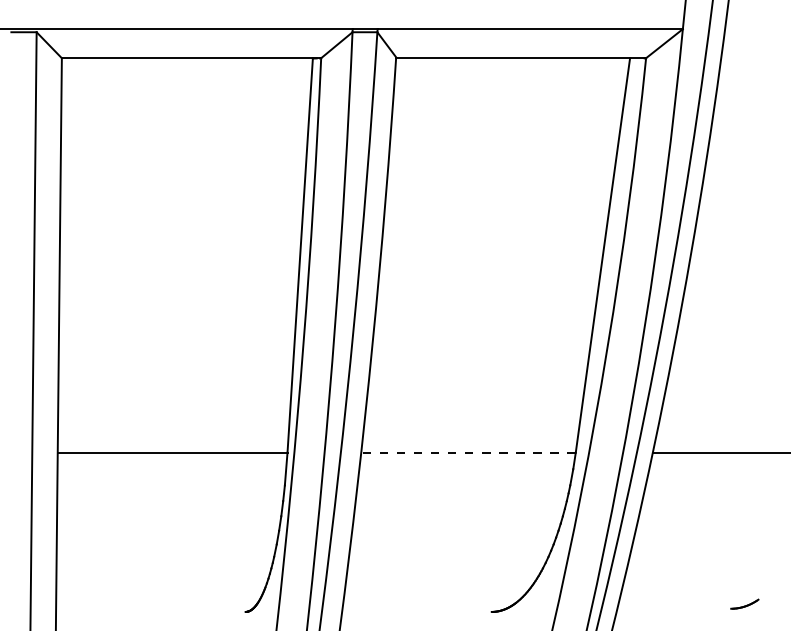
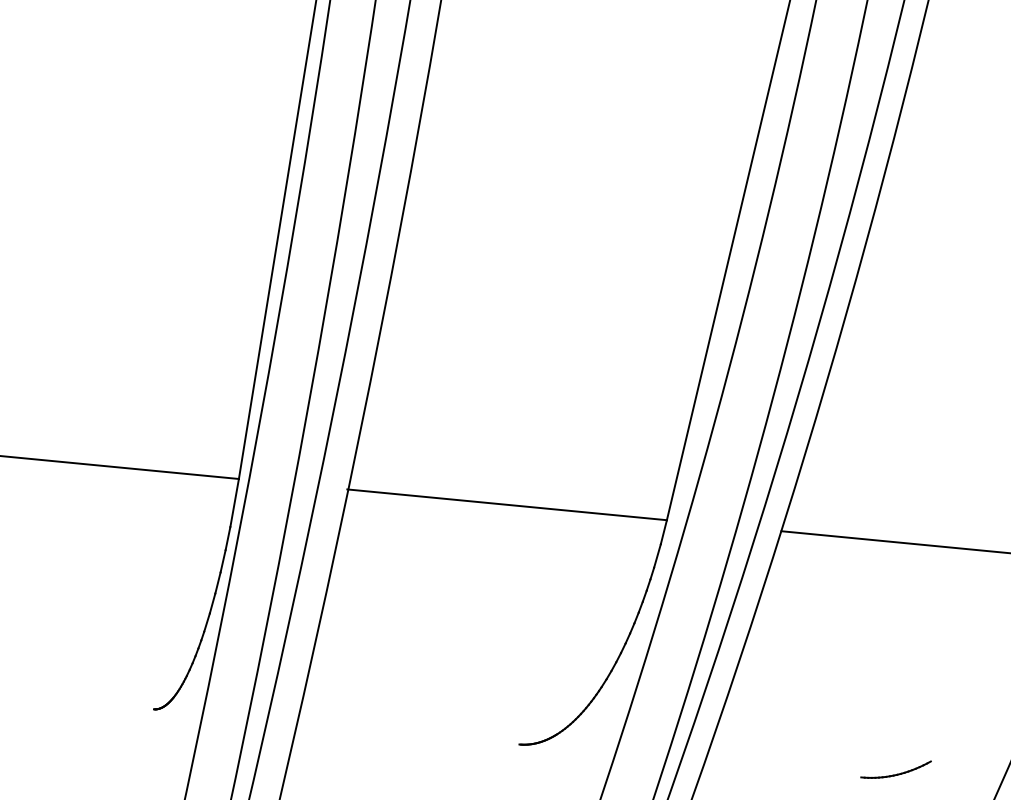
line: (468, 452) -> (507, 504), dashed -> solid
part: (744, 603) -> (895, 768), size x1.67

